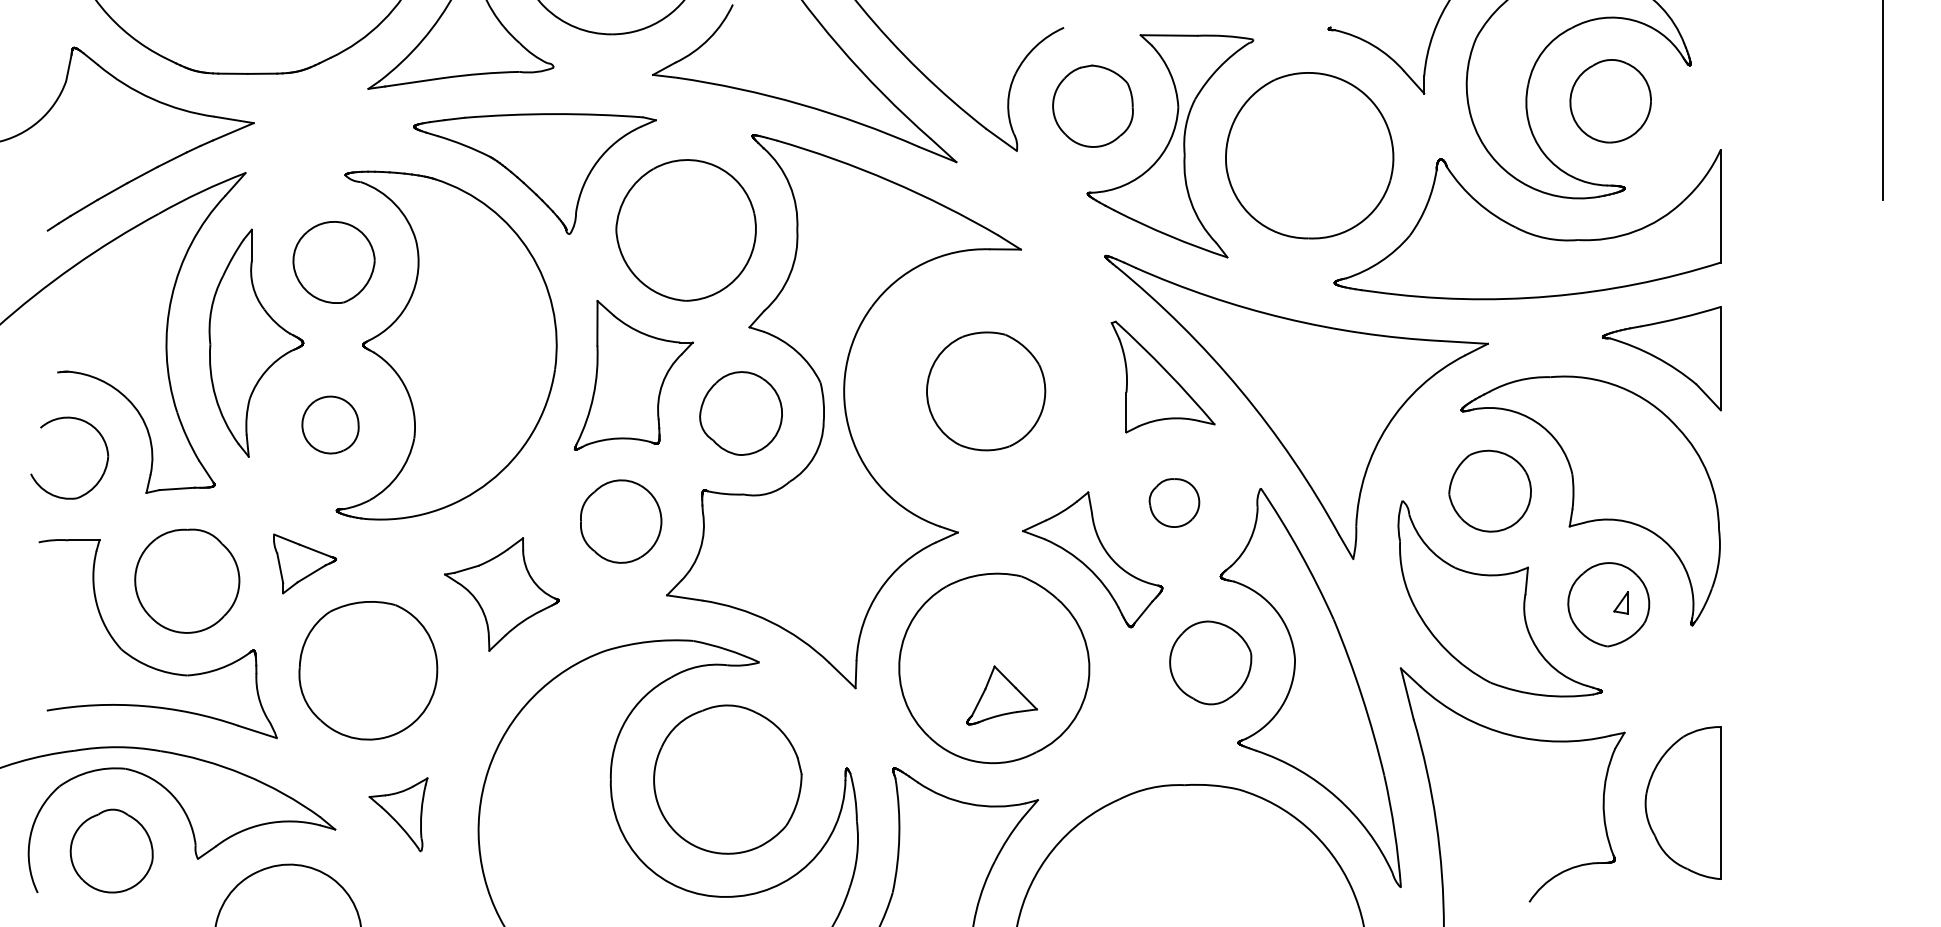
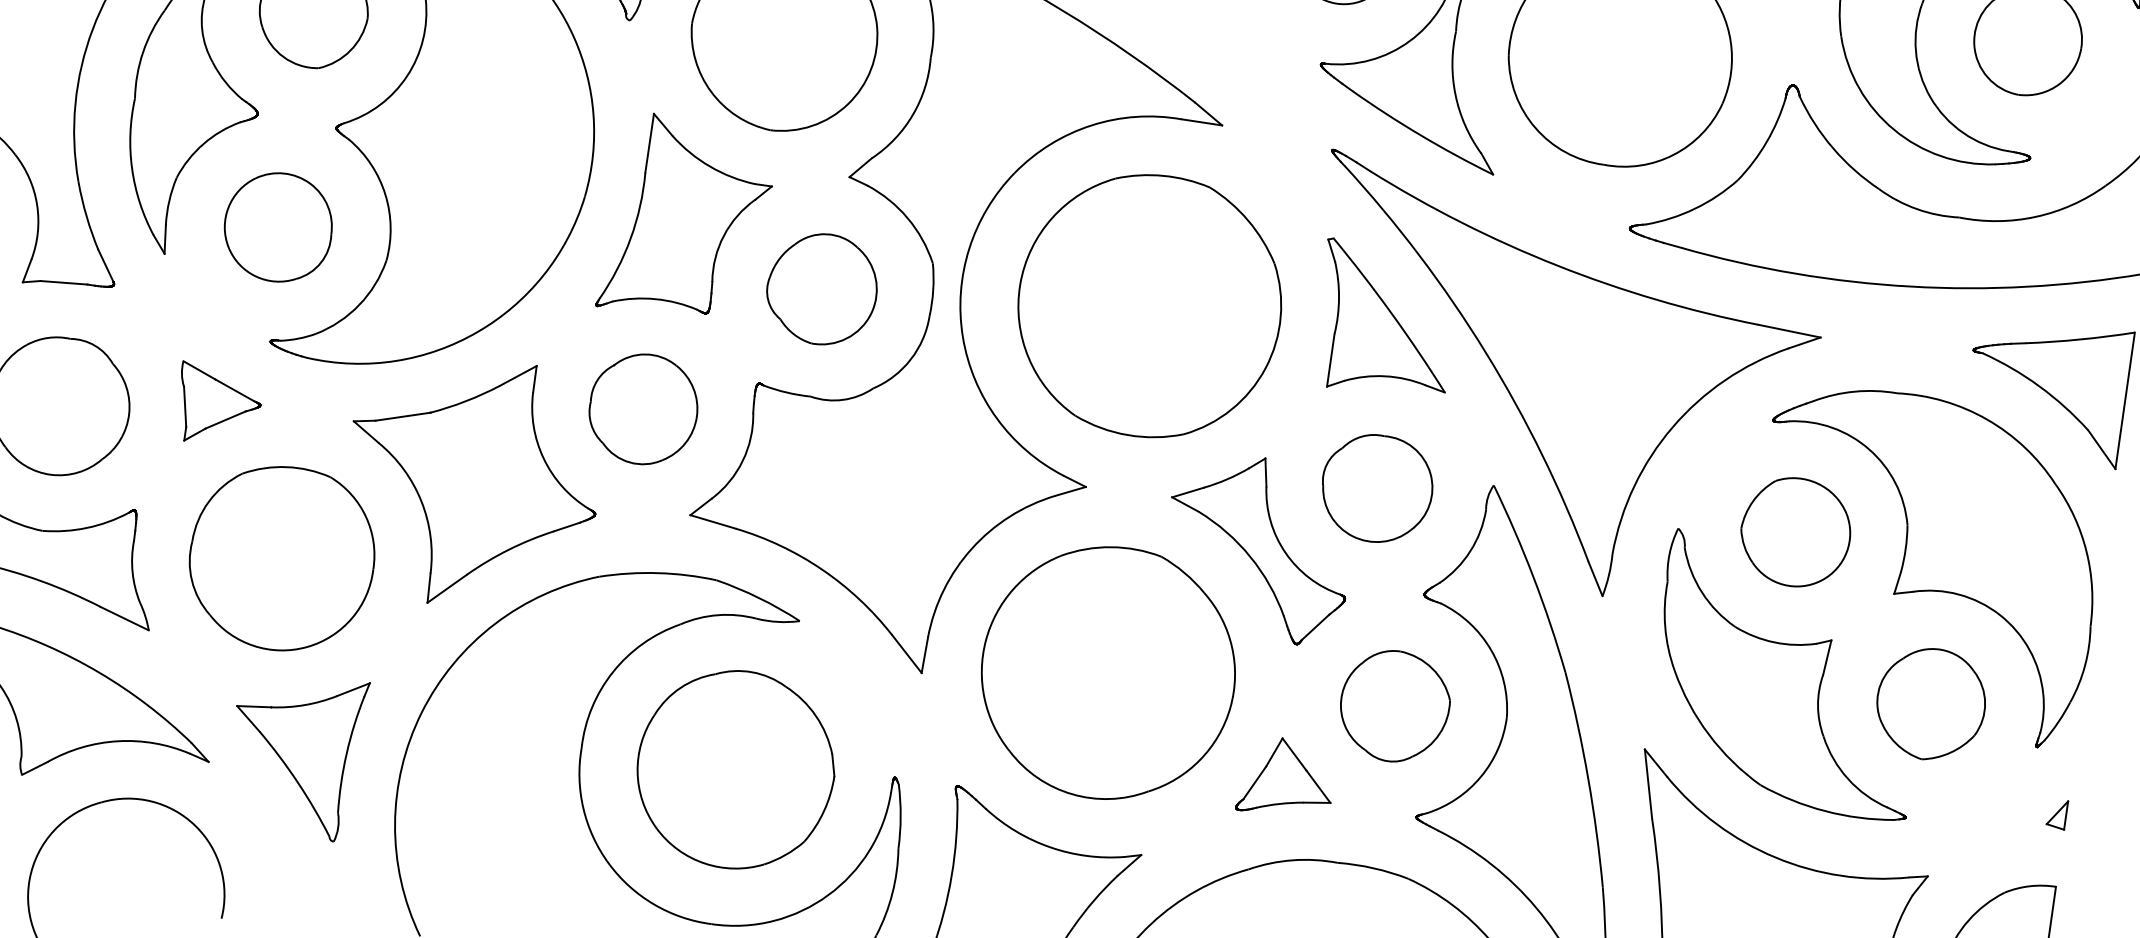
part: (985, 391) -> (1148, 306), size x1.67
part: (330, 424) -> (278, 226), size x1.43
part: (1174, 502) -> (1377, 487), size x1.67
part: (501, 594) -> (472, 482), size x1.67
part: (1620, 602) -> (2056, 813), moved
part: (1001, 695) -> (1286, 777), moved
part: (398, 814) -> (294, 753), size x1.67

